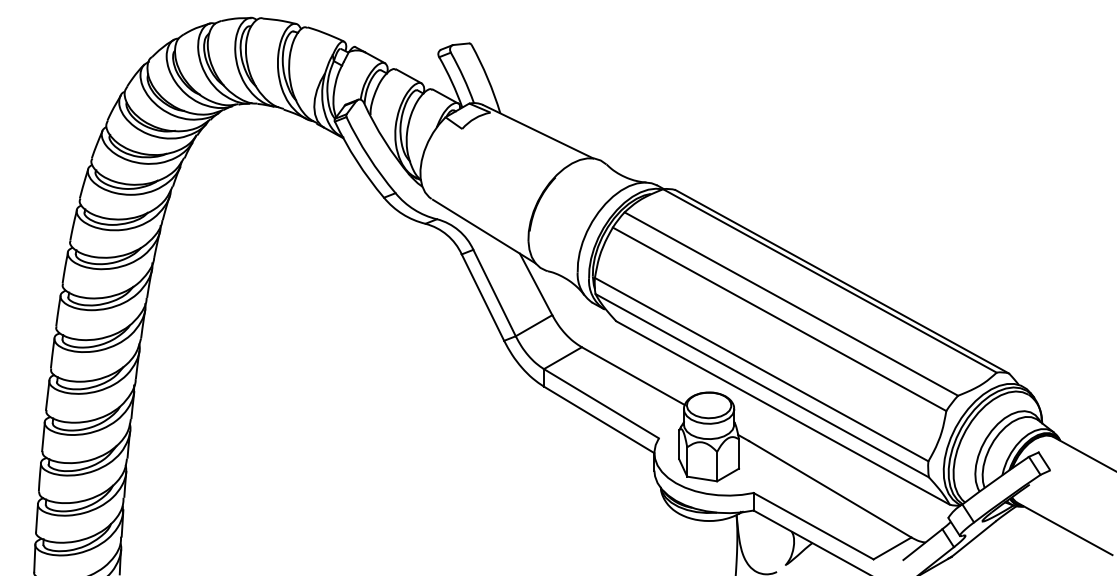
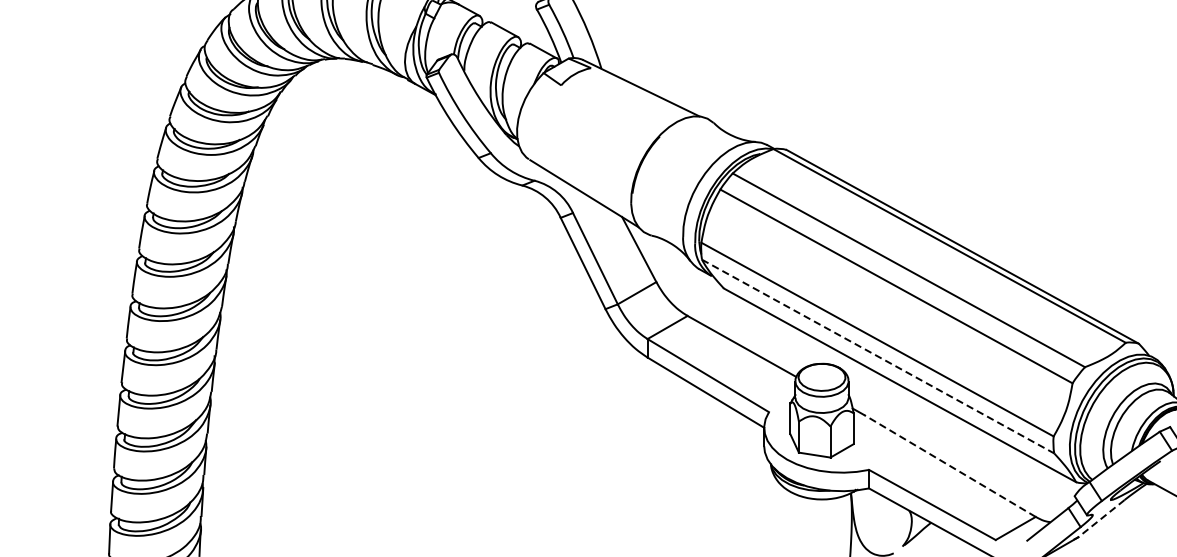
line: (762, 385) -> (878, 356), solid -> dashed
line: (829, 489) -> (949, 466), solid -> dashed
line: (973, 539) -> (1101, 519), solid -> dashed

